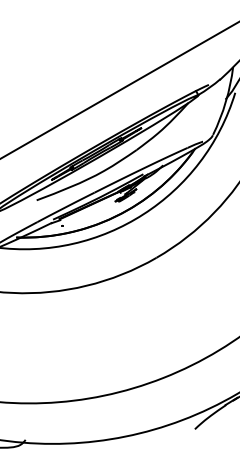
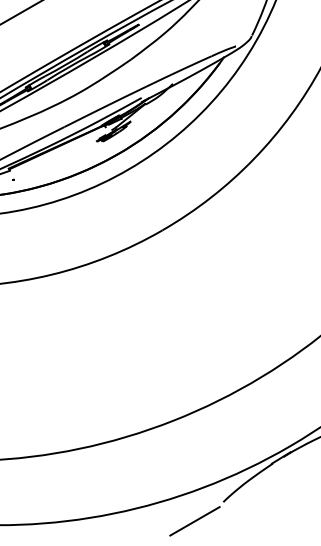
line: (176, 441) -> (194, 521), added

